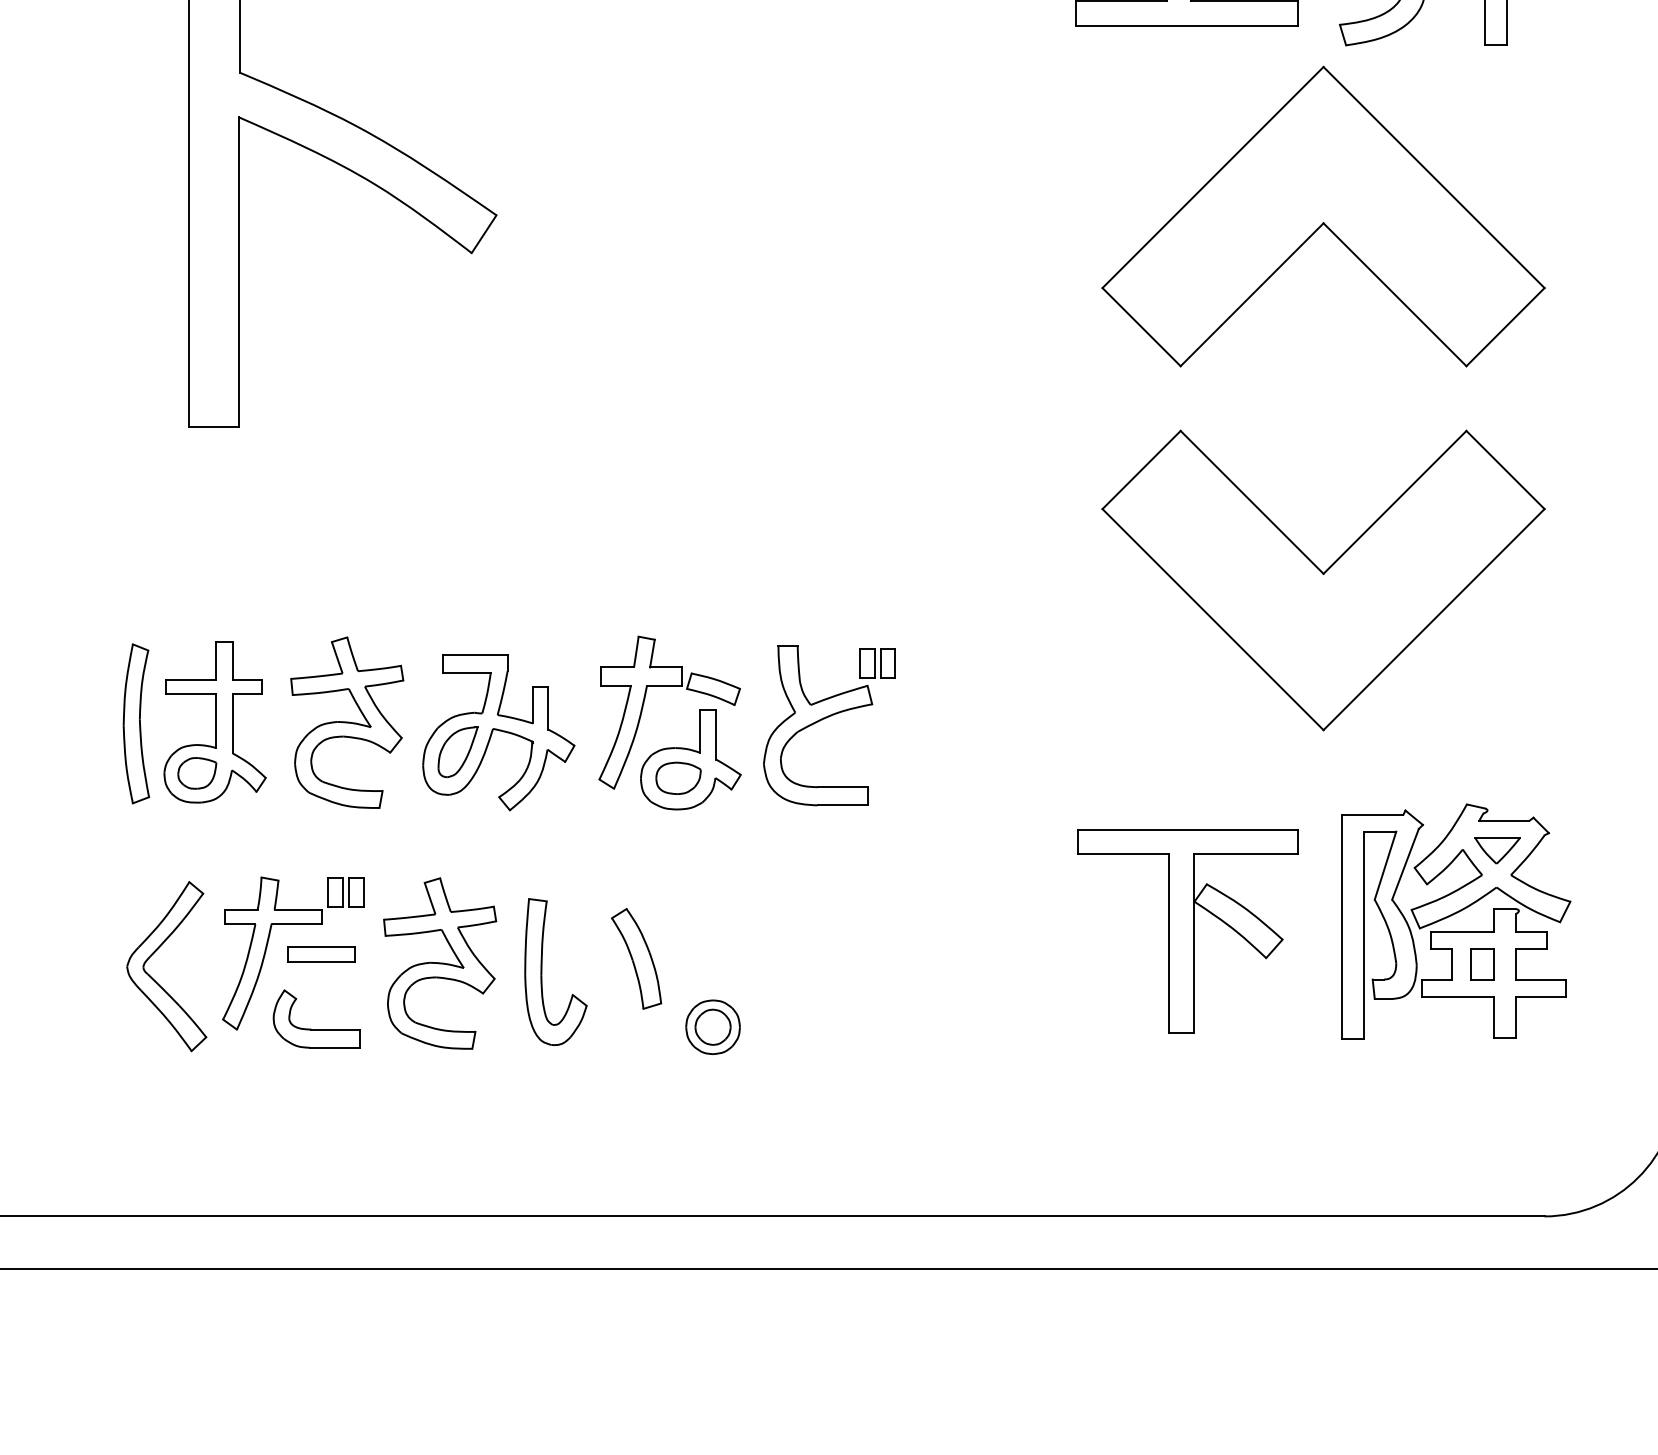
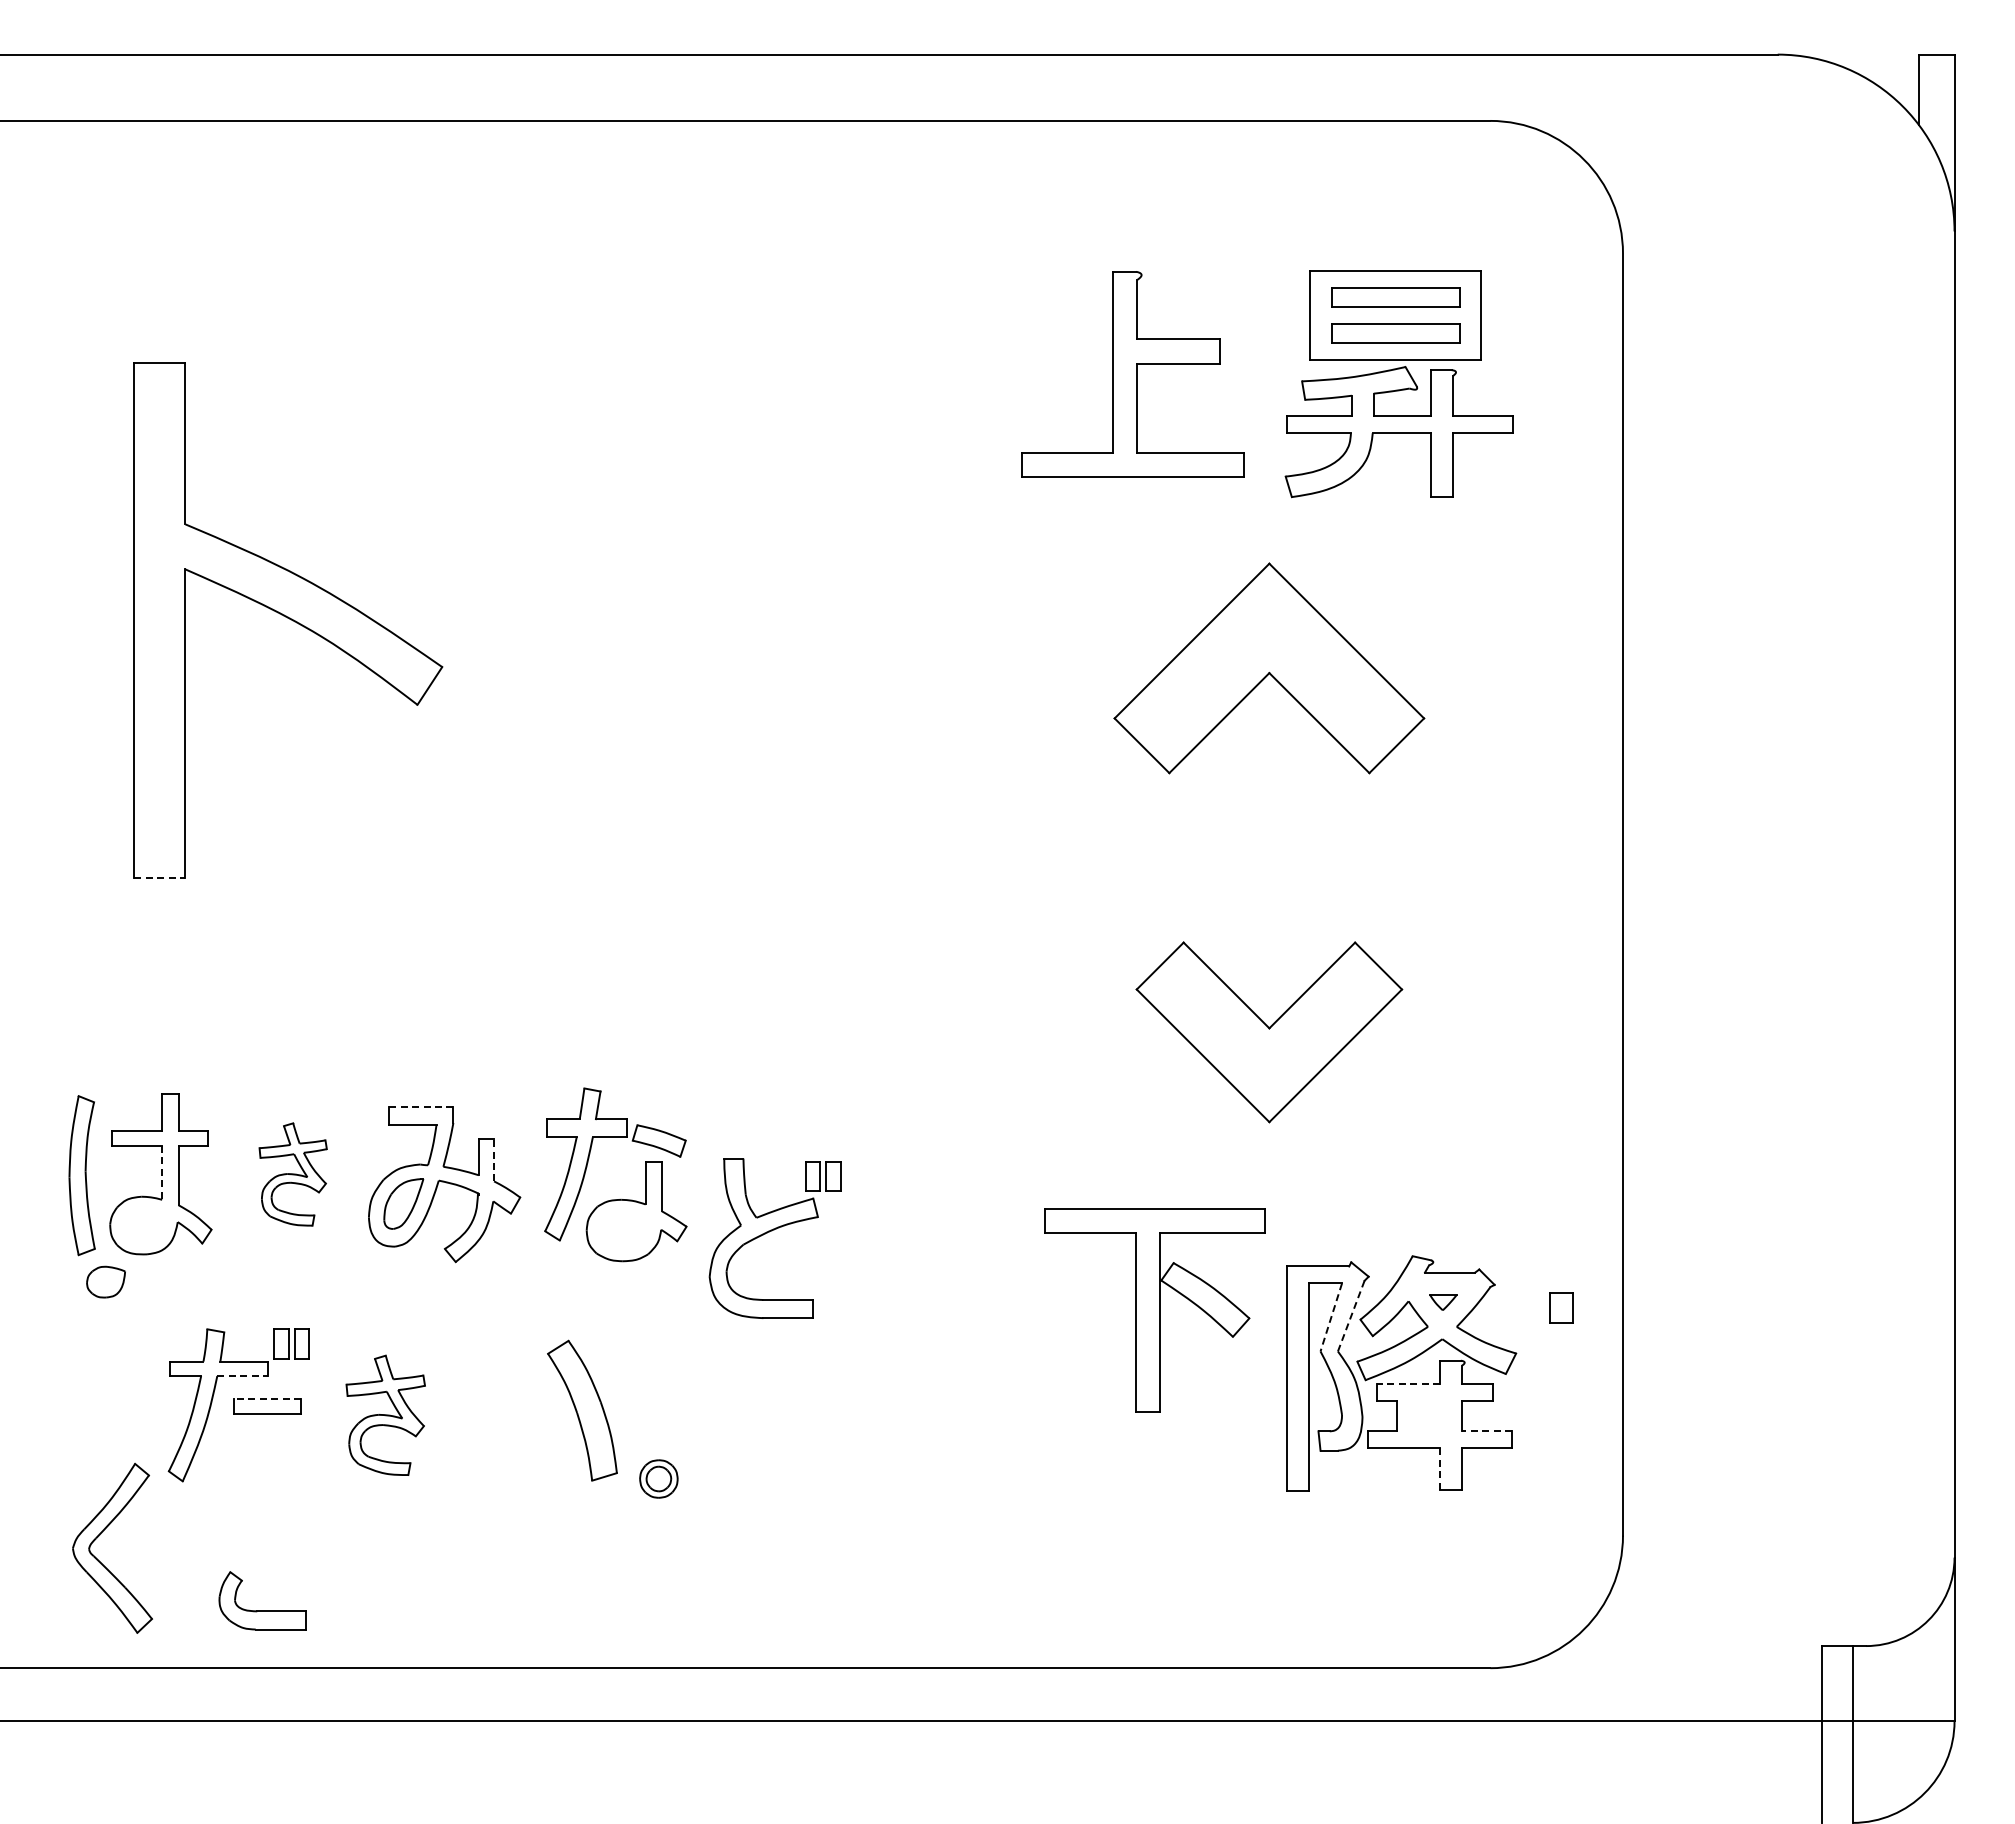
part: (1323, 216) -> (1269, 668), size x0.7
line: (214, 426) -> (160, 878), solid -> dashed
part: (1323, 580) -> (1269, 1032), size x0.6
line: (474, 654) -> (420, 1106), solid -> dashed
line: (548, 707) -> (494, 1159), solid -> dashed
part: (825, 718) -> (771, 1231), moved
line: (216, 720) -> (162, 1172), solid -> dashed
part: (347, 722) -> (293, 1174), size x0.6
part: (196, 772) -> (105, 1281), moved
part: (678, 777) -> (624, 1229), removed
part: (1497, 850) -> (1443, 1302), size x0.6
line: (1405, 864) -> (1351, 1316), solid -> dashed
line: (1385, 865) -> (1331, 1317), solid -> dashed
line: (297, 924) -> (243, 1376), solid -> dashed
part: (1187, 931) -> (1154, 1310), moved
line: (1462, 932) -> (1408, 1384), solid -> dashed
line: (321, 947) -> (267, 1399), solid -> dashed
part: (154, 953) -> (100, 1535), moved
part: (635, 958) -> (581, 1410), size x1.4
part: (439, 963) -> (385, 1415), size x0.7
part: (1482, 963) -> (1561, 1307), moved
part: (542, 971) -> (488, 1423), removed
line: (1540, 979) -> (1486, 1431), solid -> dashed
line: (1494, 1017) -> (1440, 1469), solid -> dashed
part: (712, 1026) -> (658, 1478), size x0.7
part: (316, 1028) -> (262, 1610), moved

